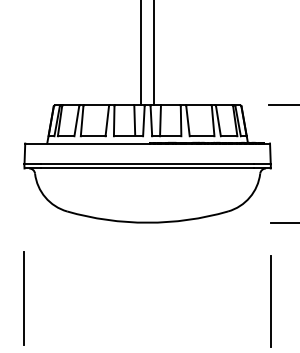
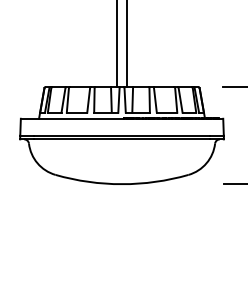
line: (23, 298) -> (19, 246), removed
line: (270, 301) -> (223, 249), removed

